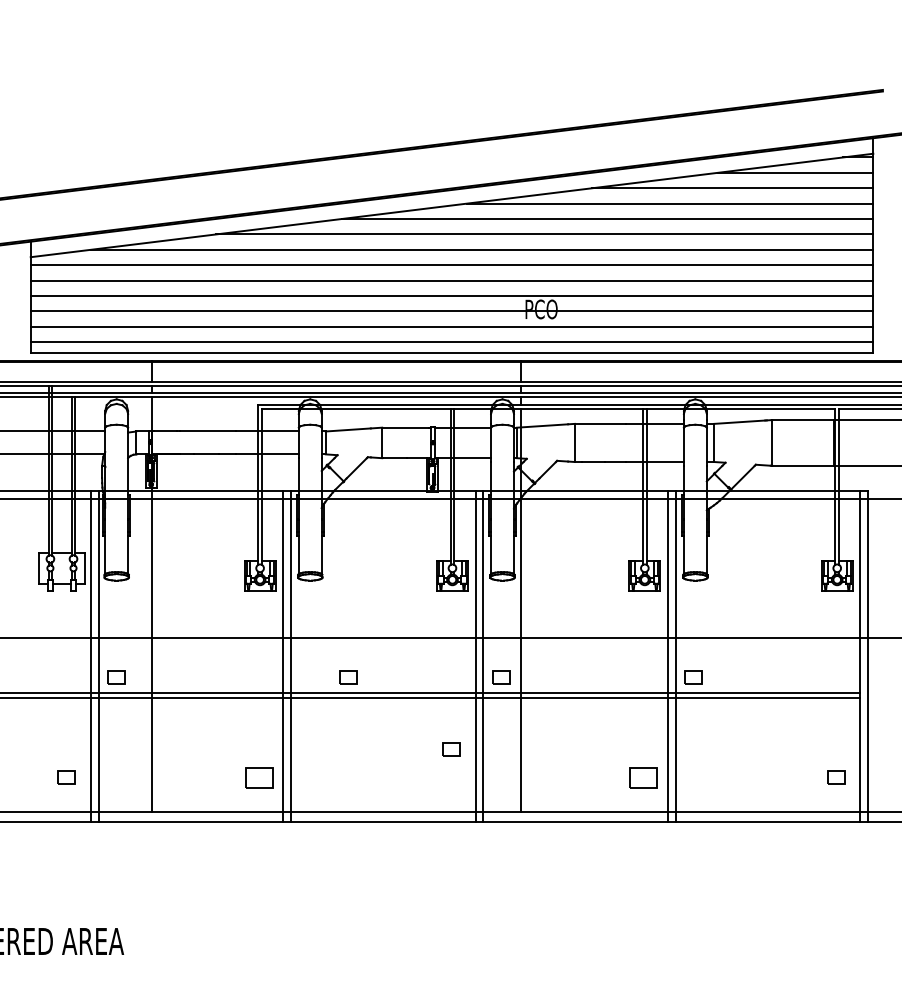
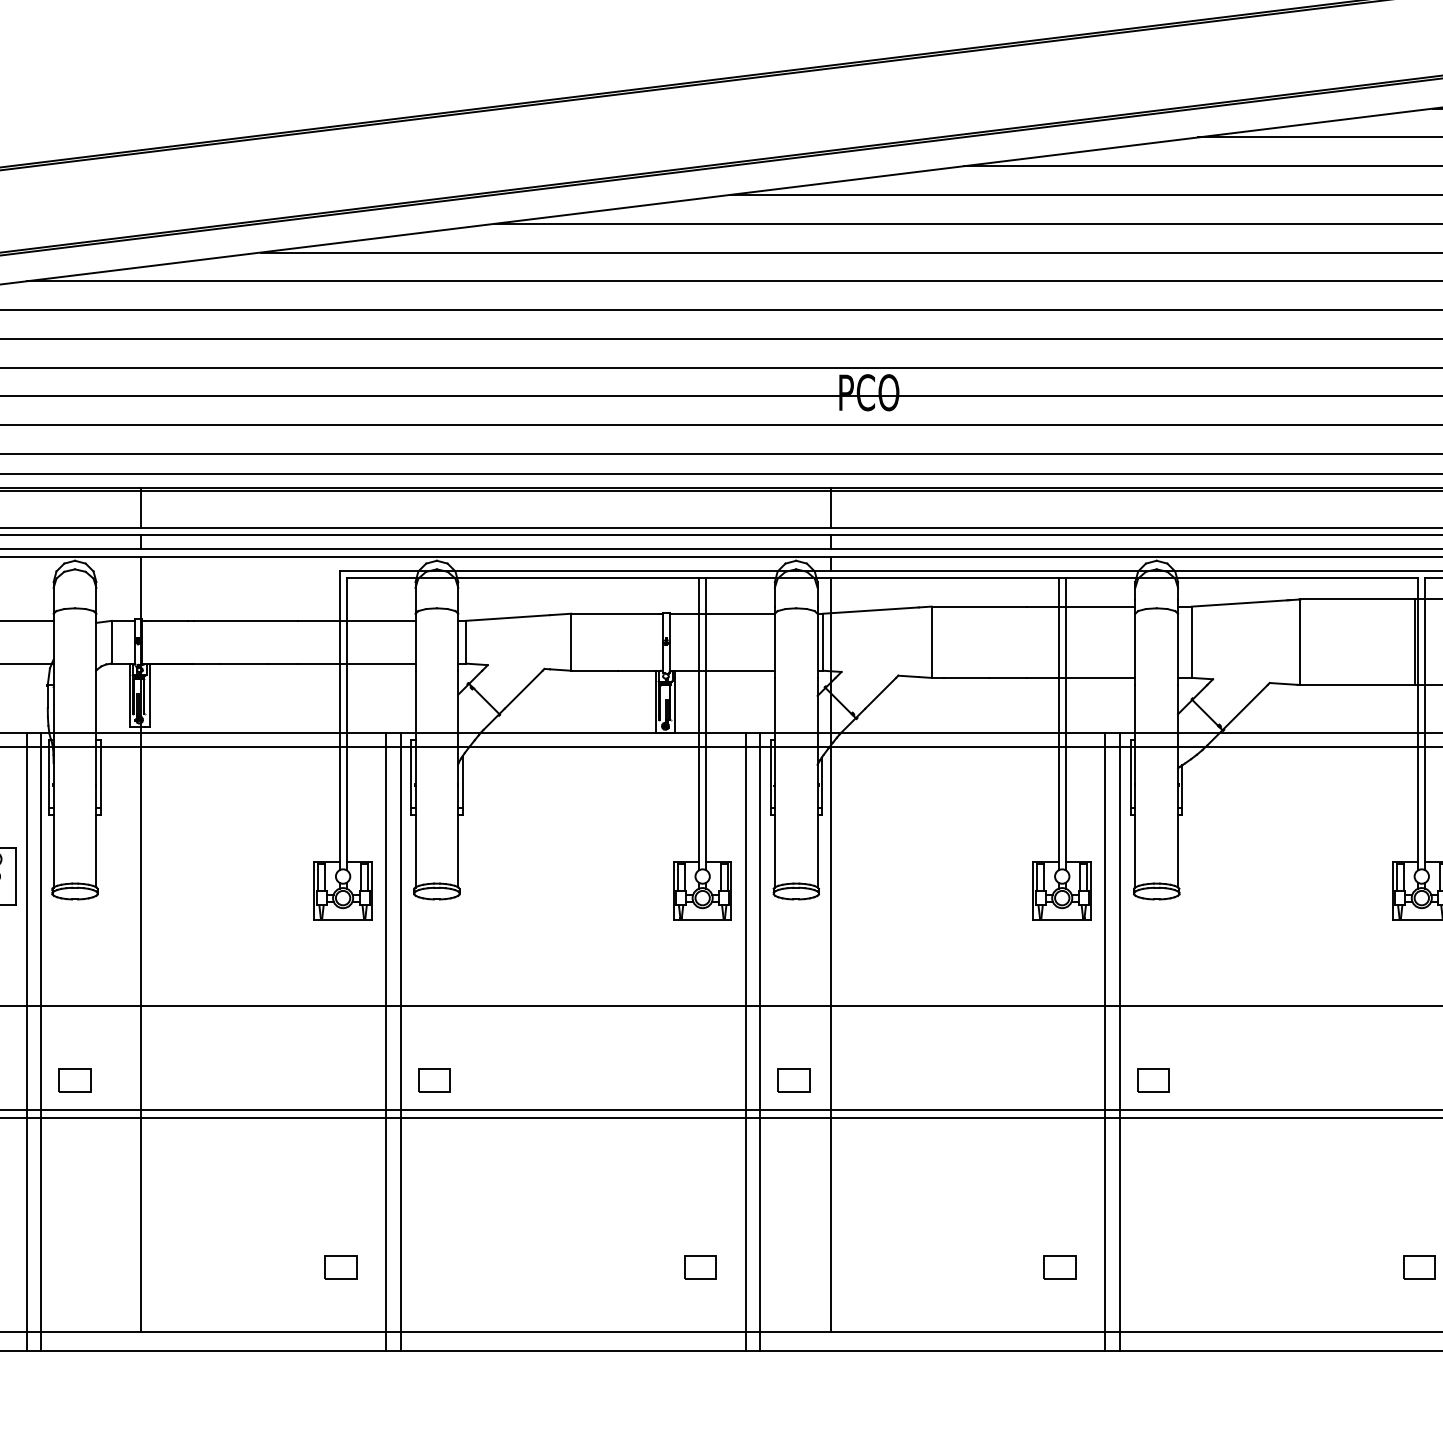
part: (348, 677) -> (433, 1080), moved
part: (451, 749) -> (700, 1267), moved
part: (258, 777) -> (340, 1267), size x0.62
part: (643, 777) -> (1059, 1267), size x0.62

